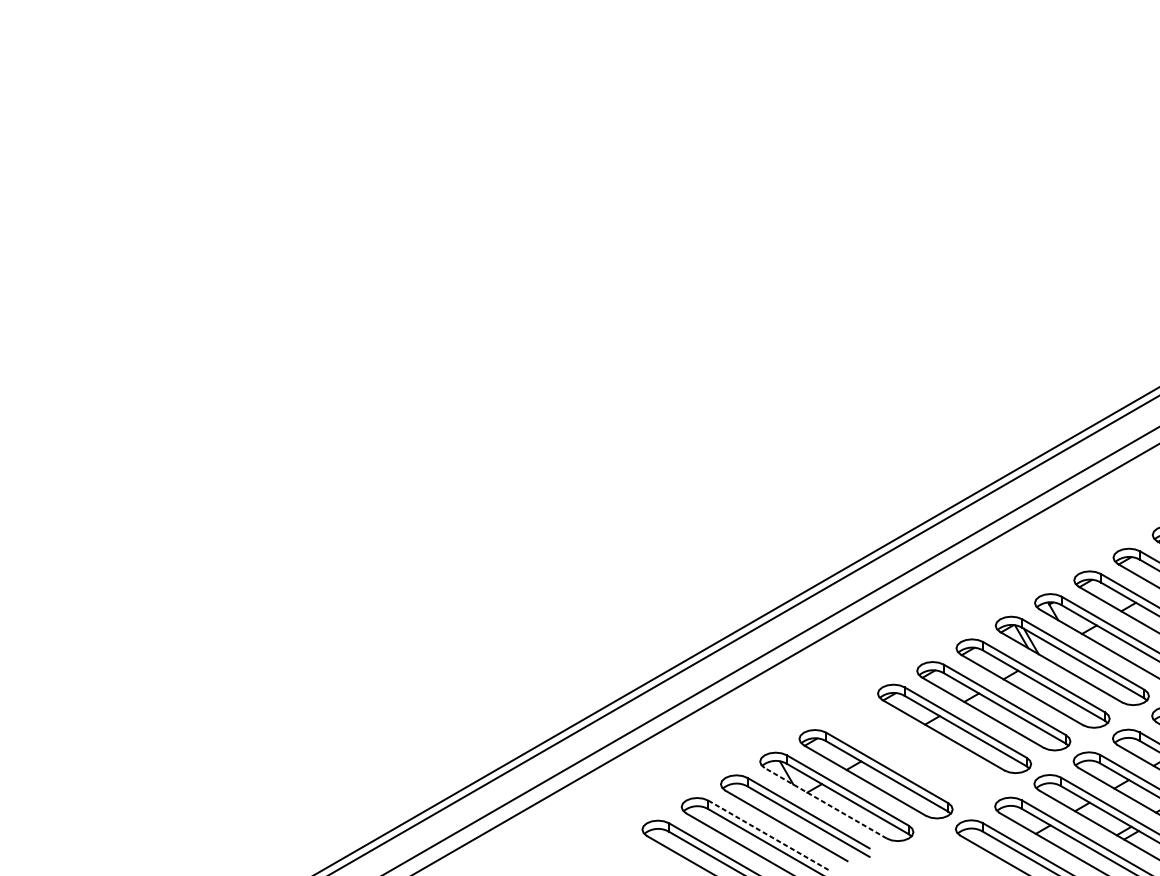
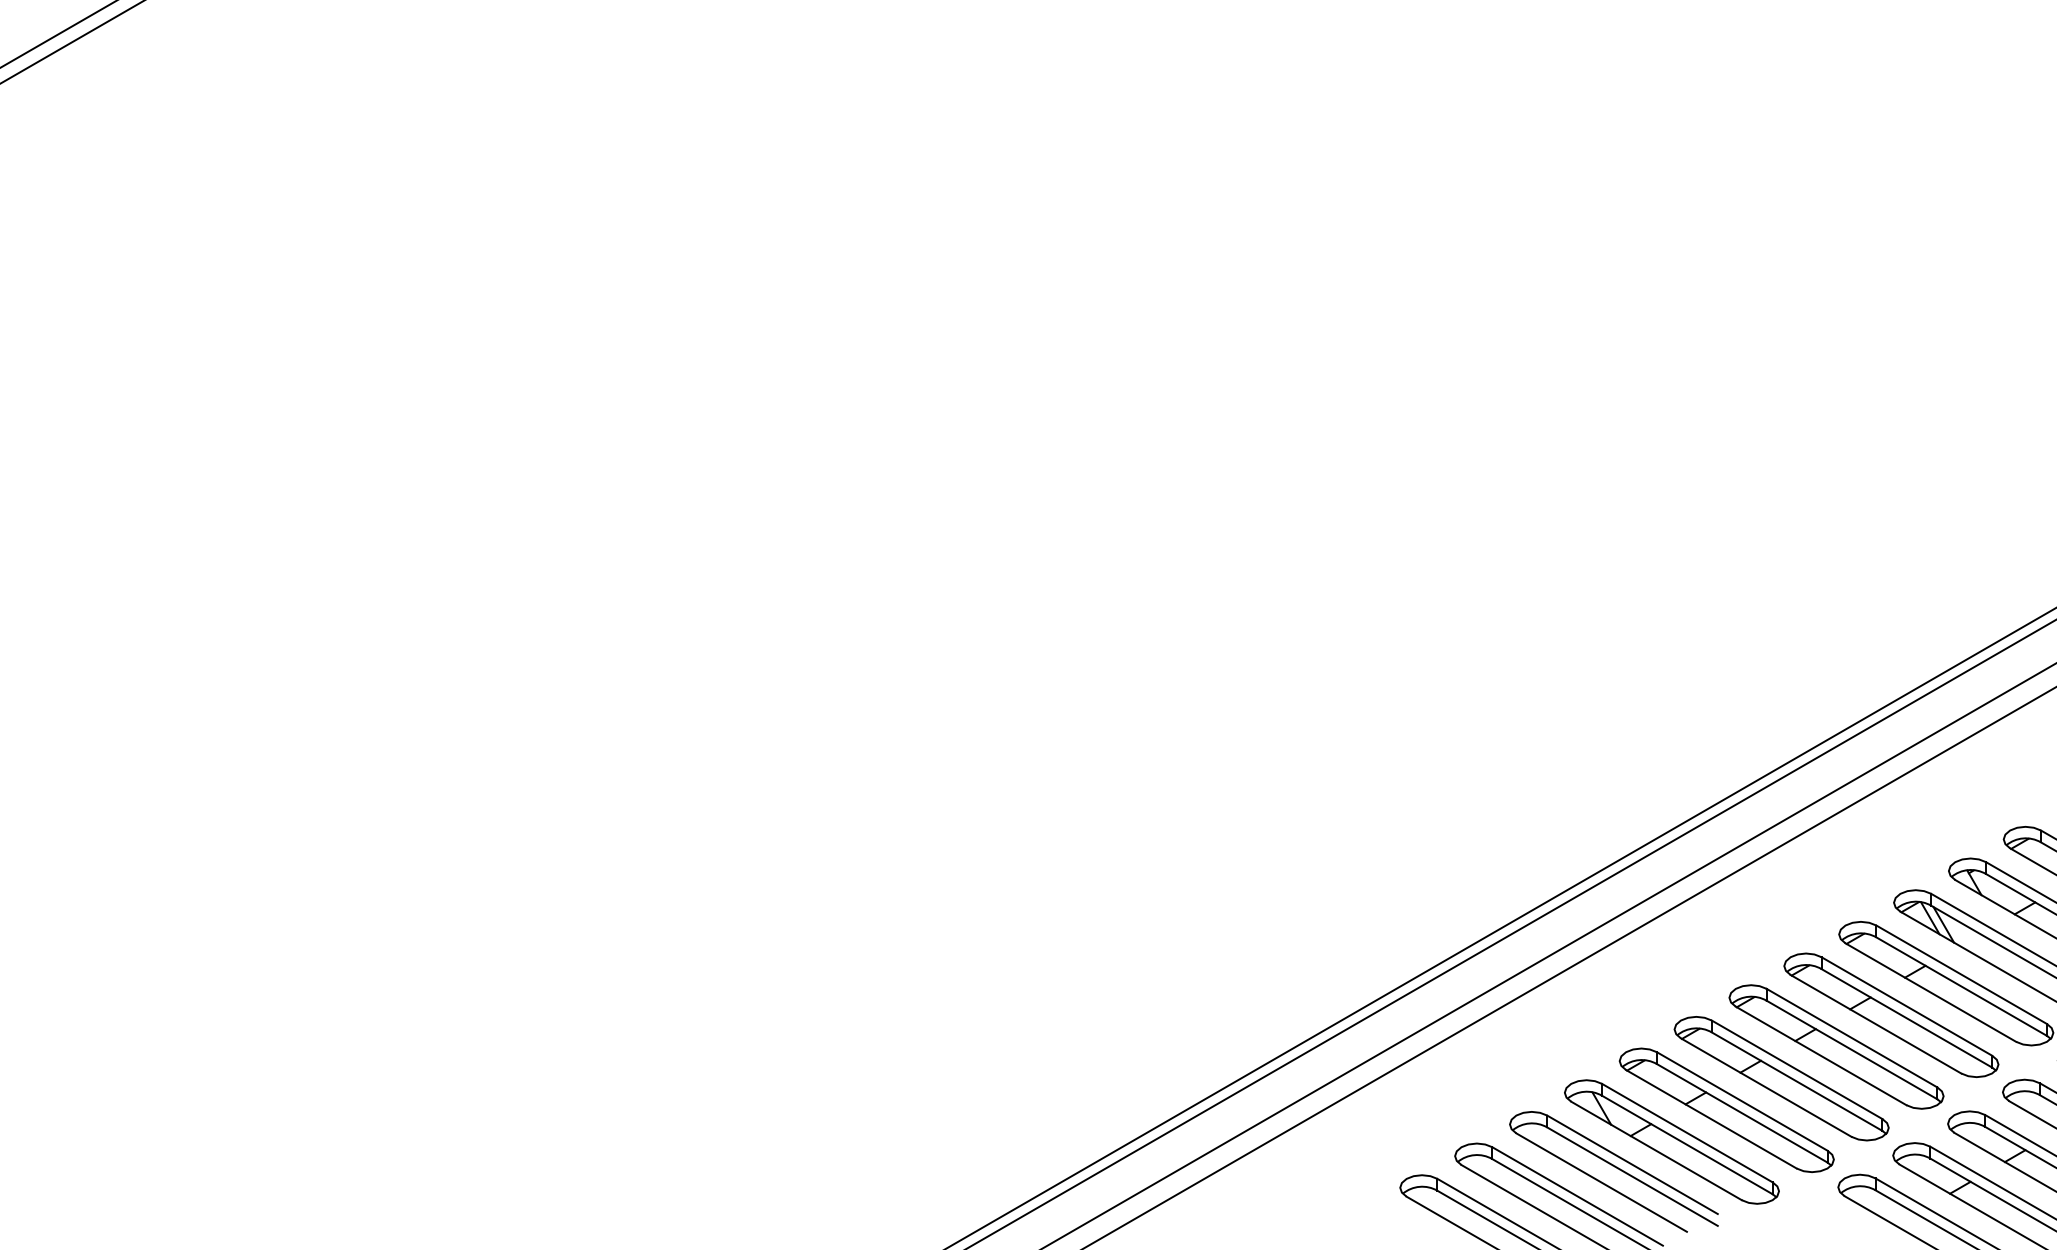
part: (915, 751) -> (1781, 1078), added
line: (825, 802) -> (1656, 1150), dashed -> solid
line: (769, 835) -> (1578, 1196), dashed -> solid

